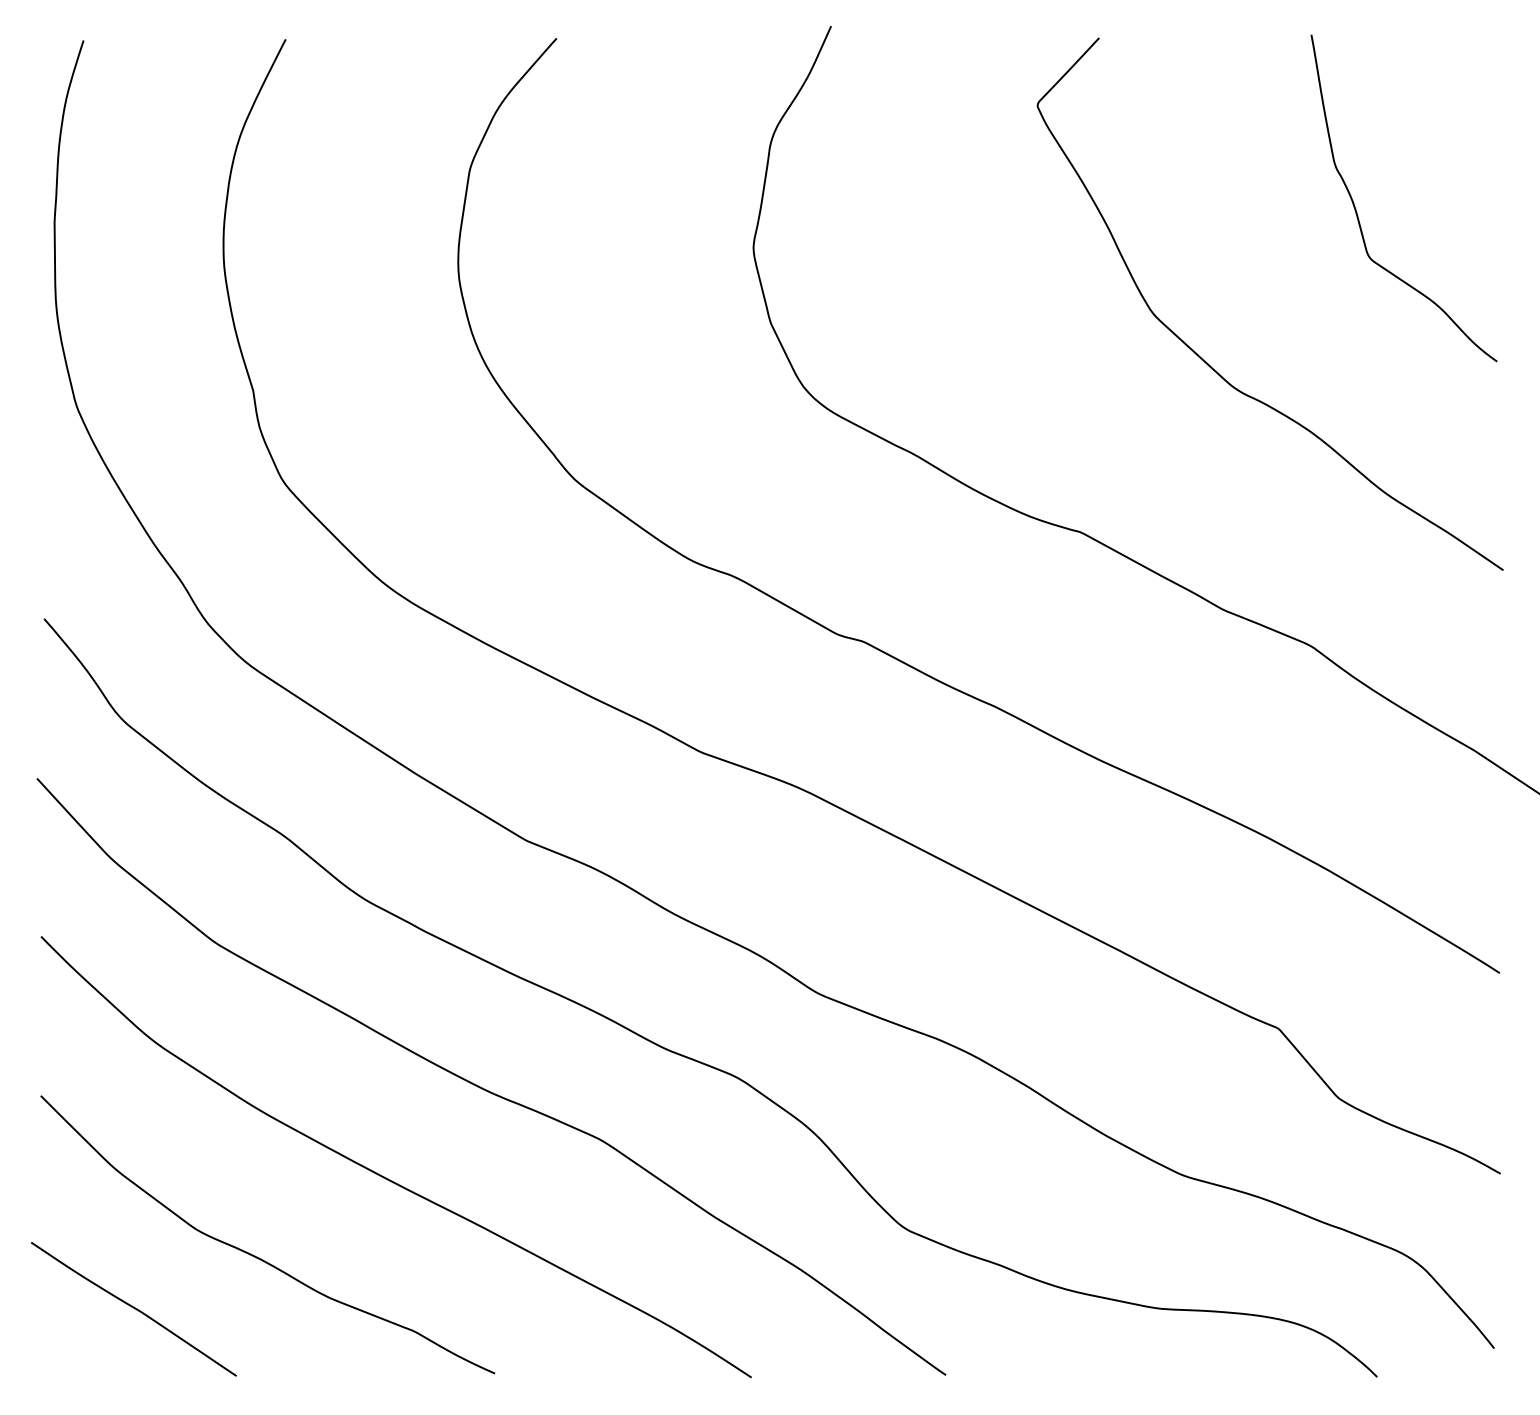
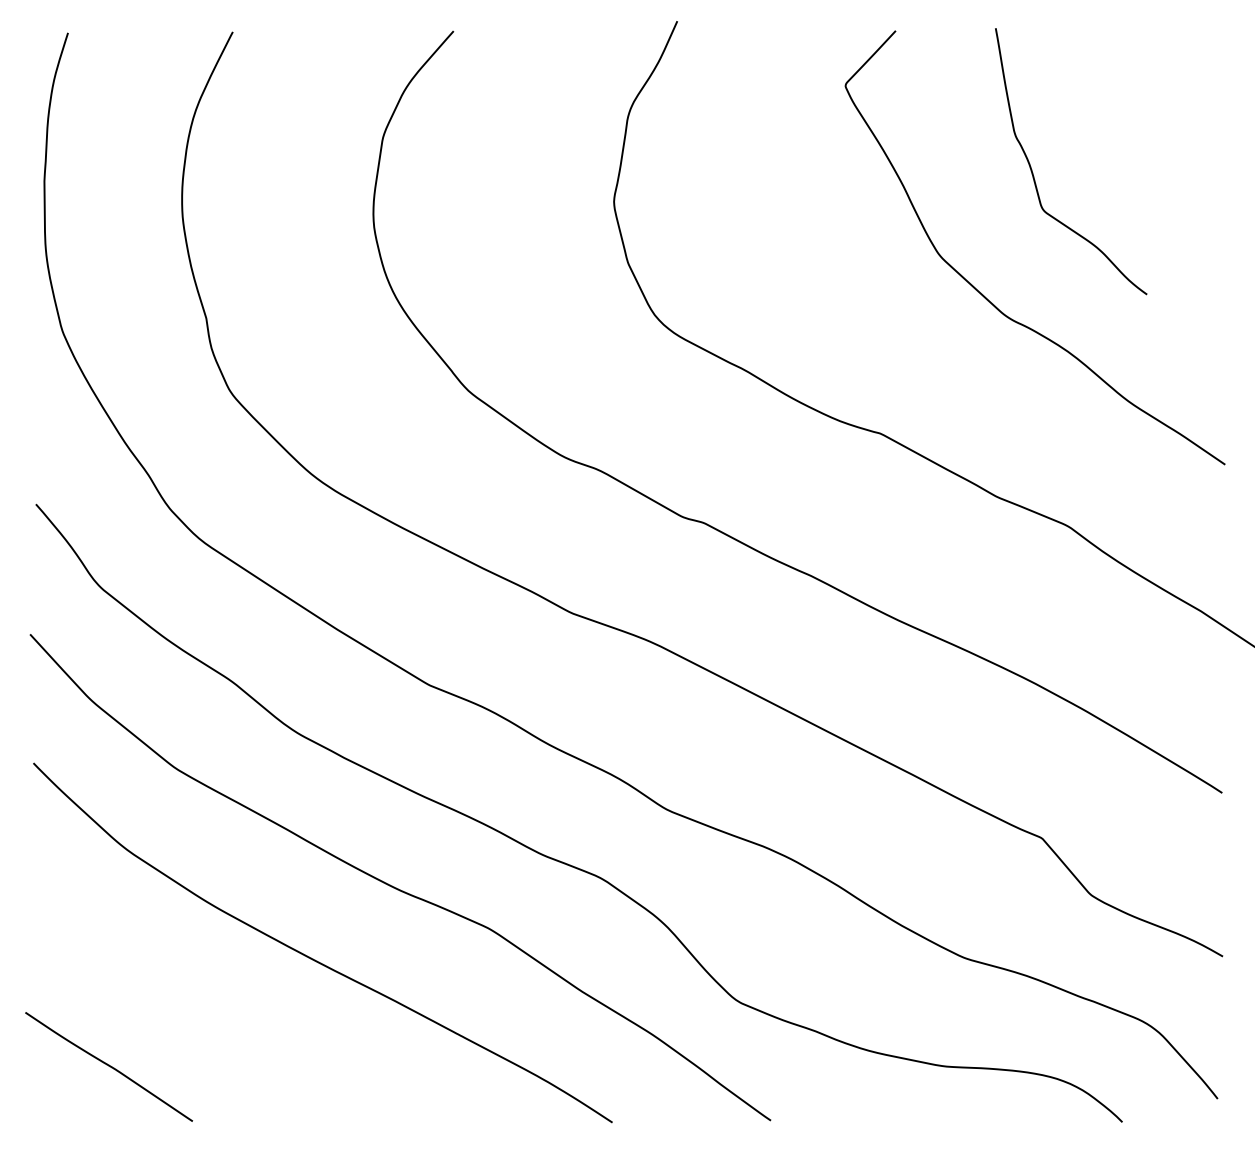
curve: (1357, 211) -> (1033, 172), moved
curve: (257, 1255) -> (209, 1023), removed

